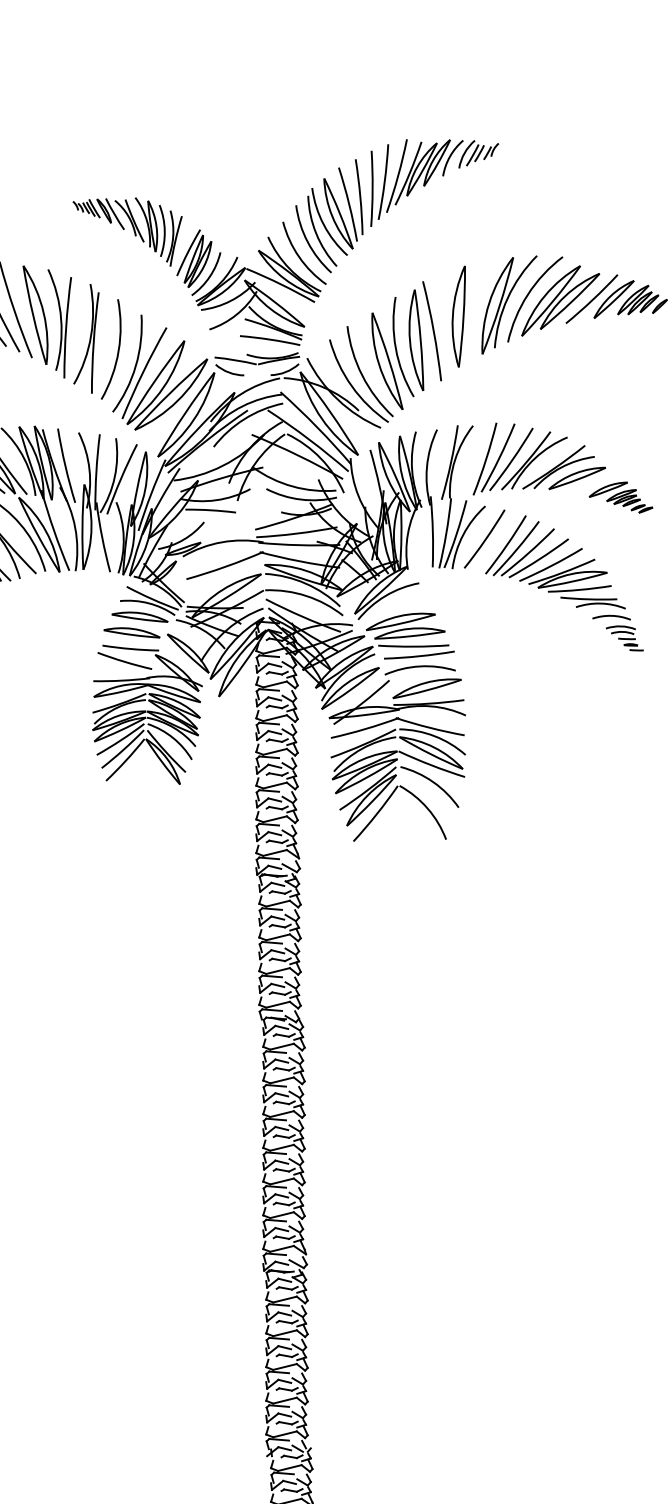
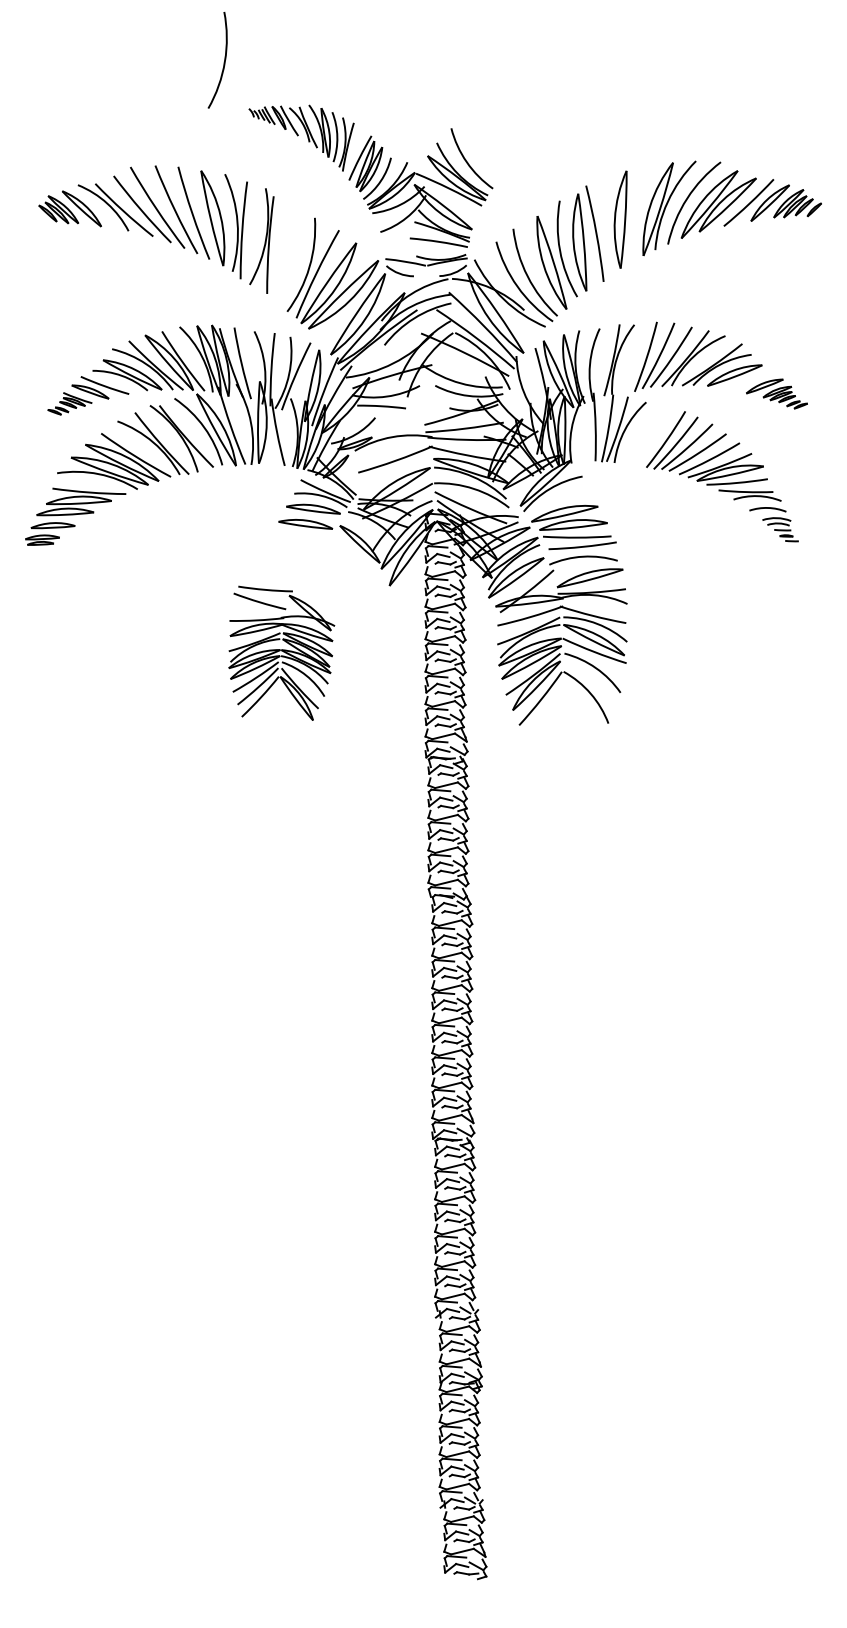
part: (397, 205) -> (561, 112), removed
arc: (117, 351) -> (223, 62), moved
arc: (485, 538) -> (646, 433), removed
part: (147, 713) -> (281, 652), moved

